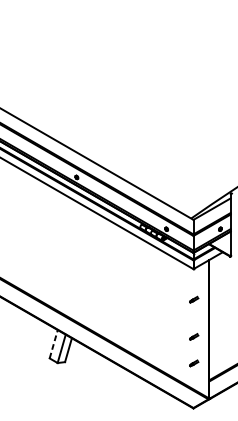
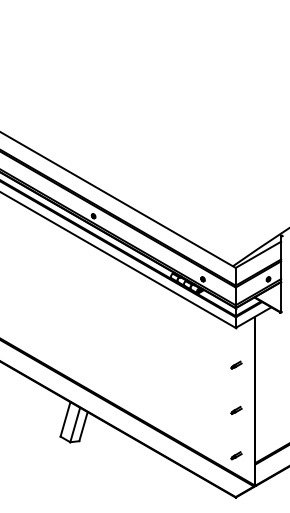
line: (53, 344) -> (65, 419), dashed -> solid
part: (194, 363) -> (236, 455), moved

